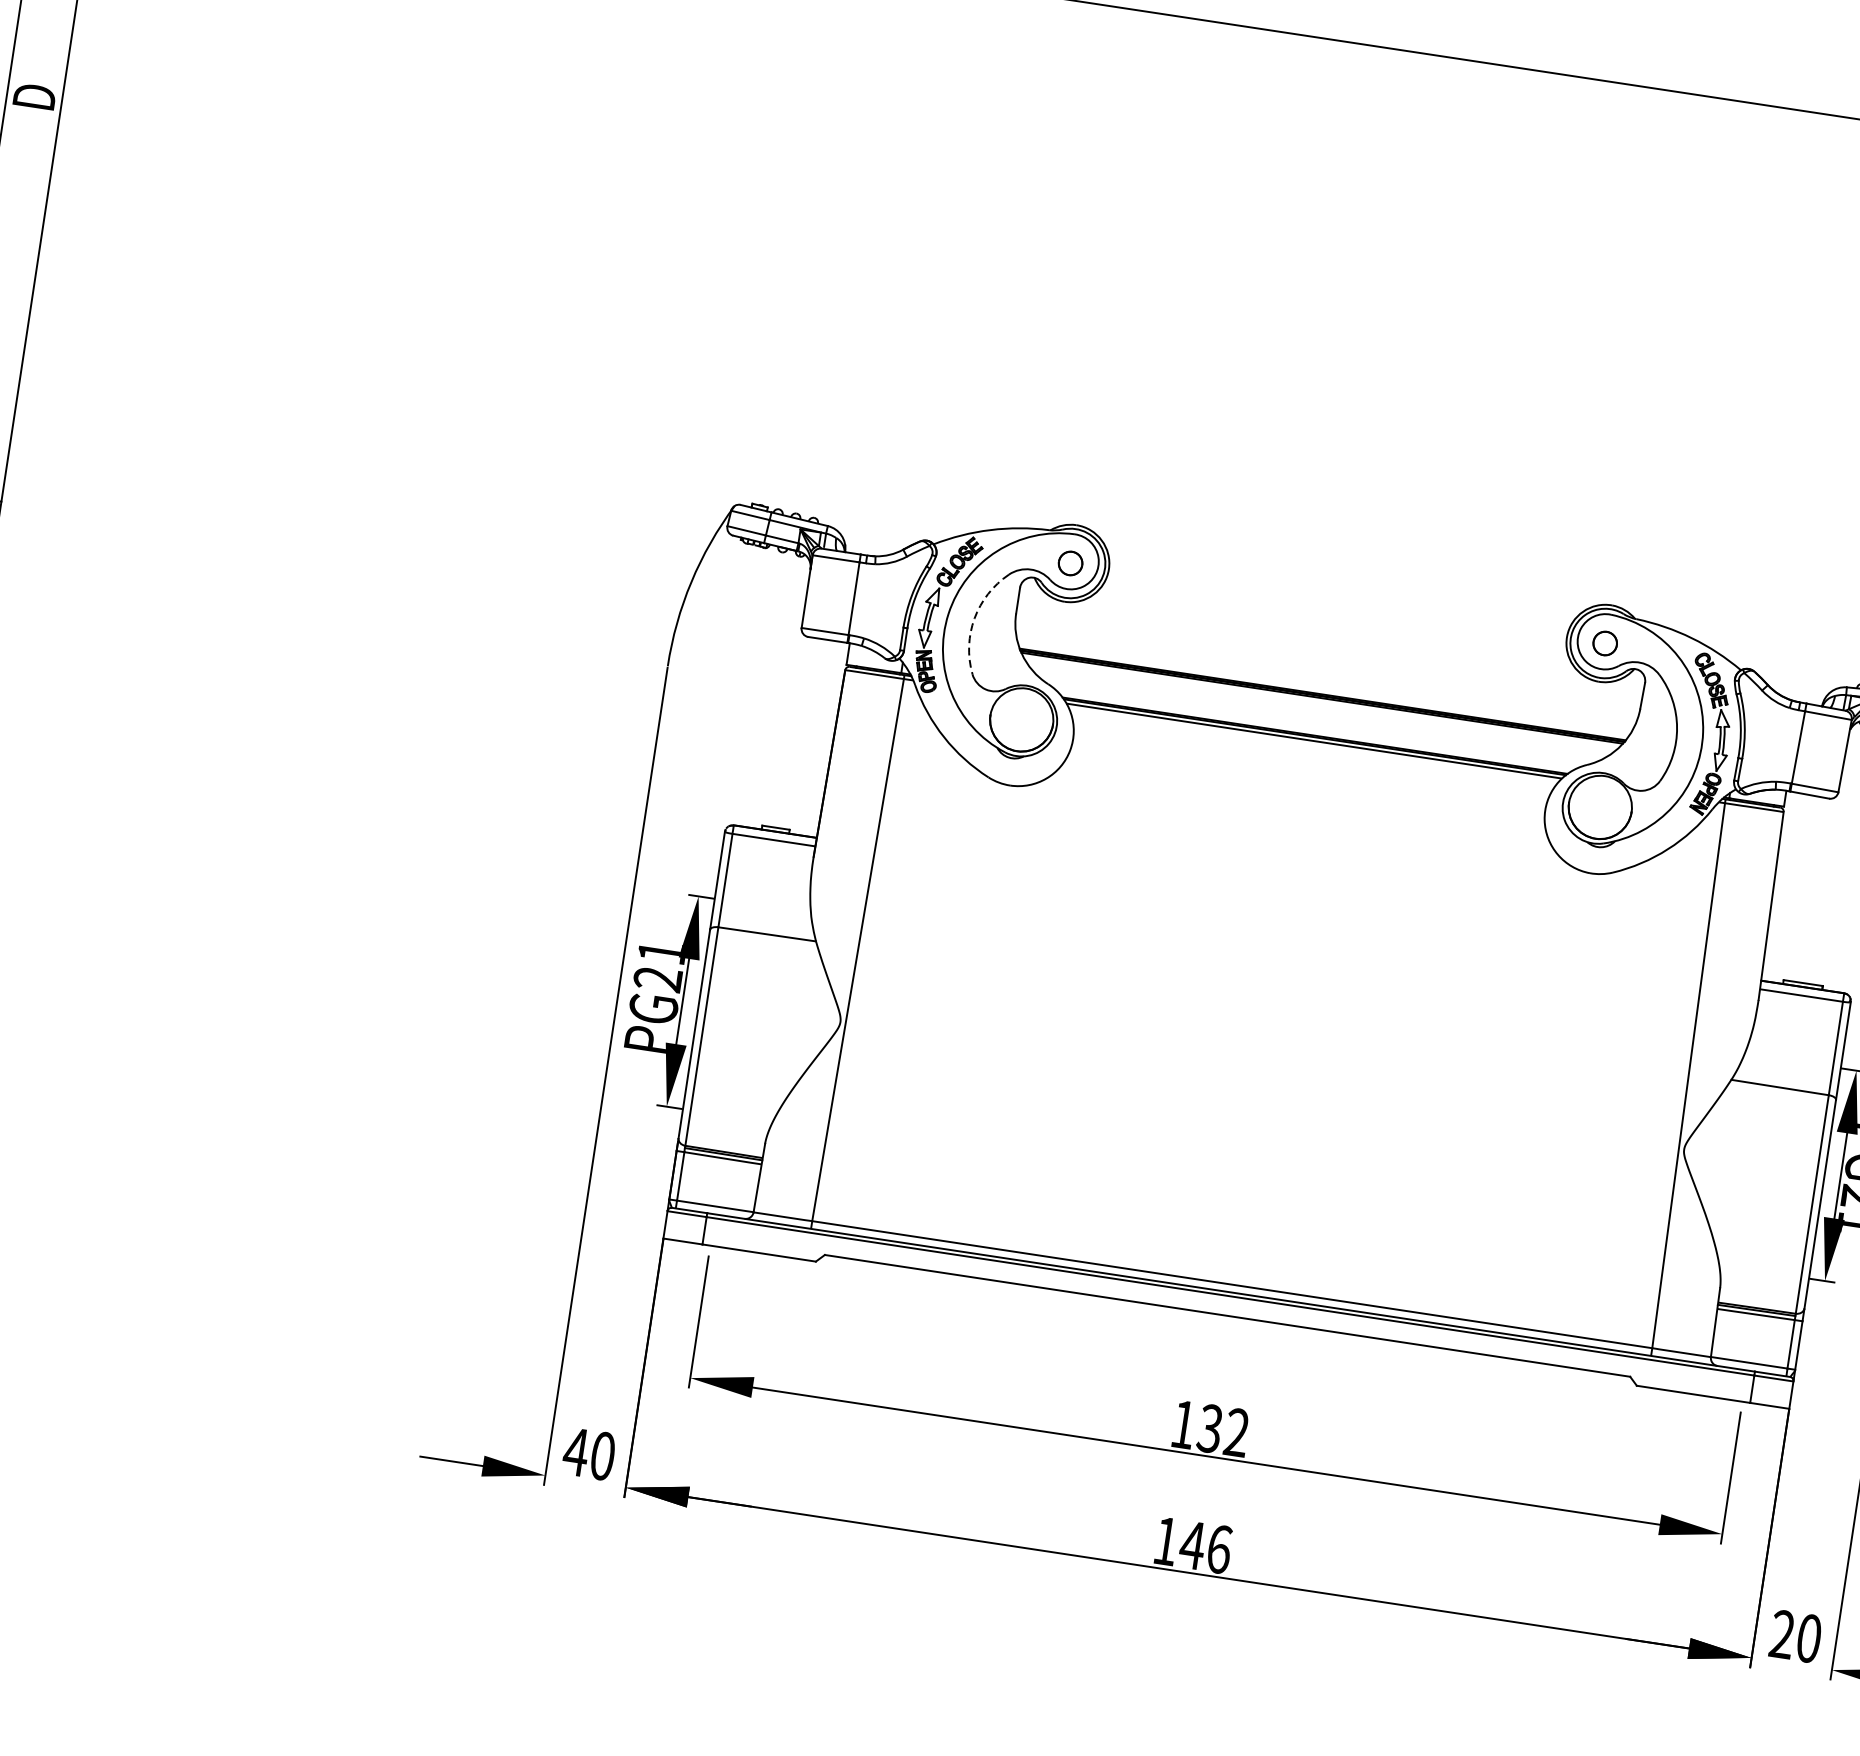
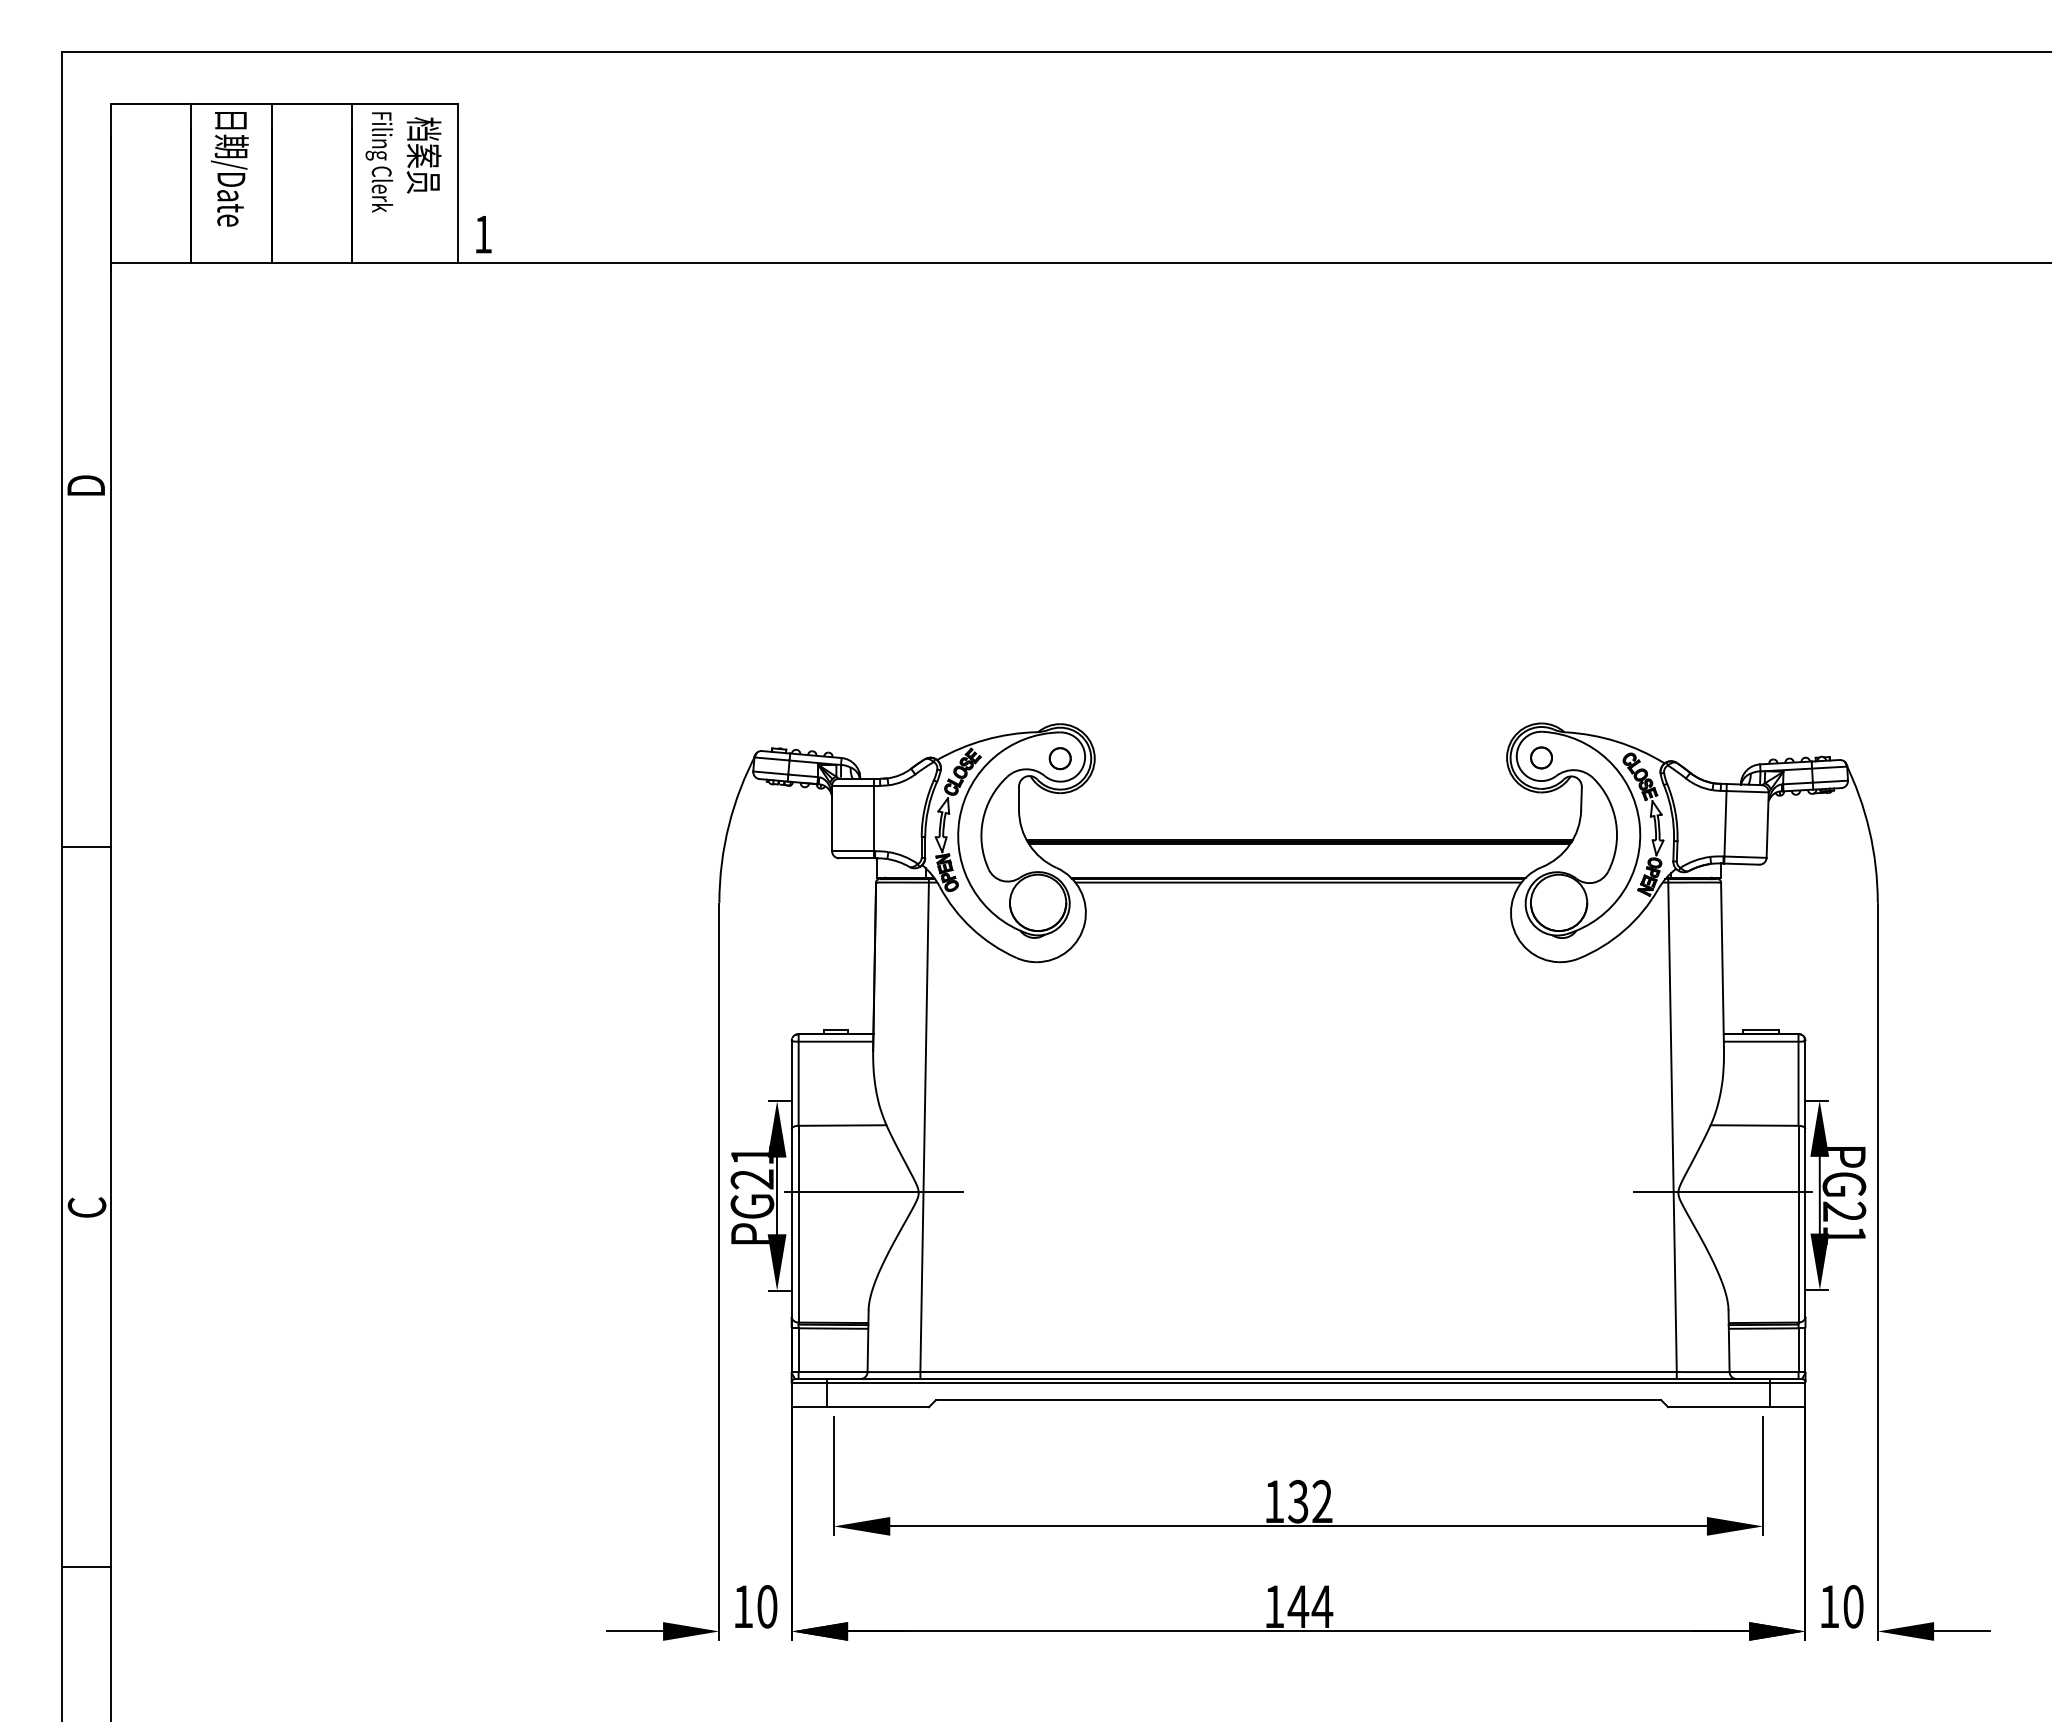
arc: (975, 618) -> (983, 819), dashed -> solid
line: (791, 1014) -> (874, 1192), added
line: (1733, 1156) -> (1722, 1192), added
text: (576, 1451) -> (743, 1606), 40 -> 10
text: (1219, 1549) -> (1322, 1606), 146 -> 144
text: (1782, 1634) -> (1829, 1606), 20 -> 10

